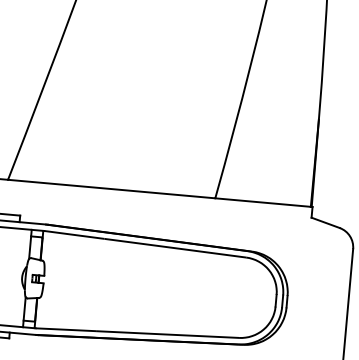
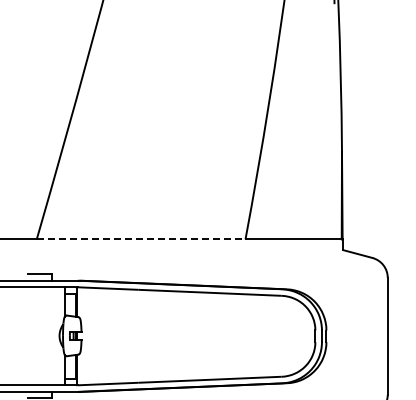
line: (112, 189) -> (141, 239), solid -> dashed

